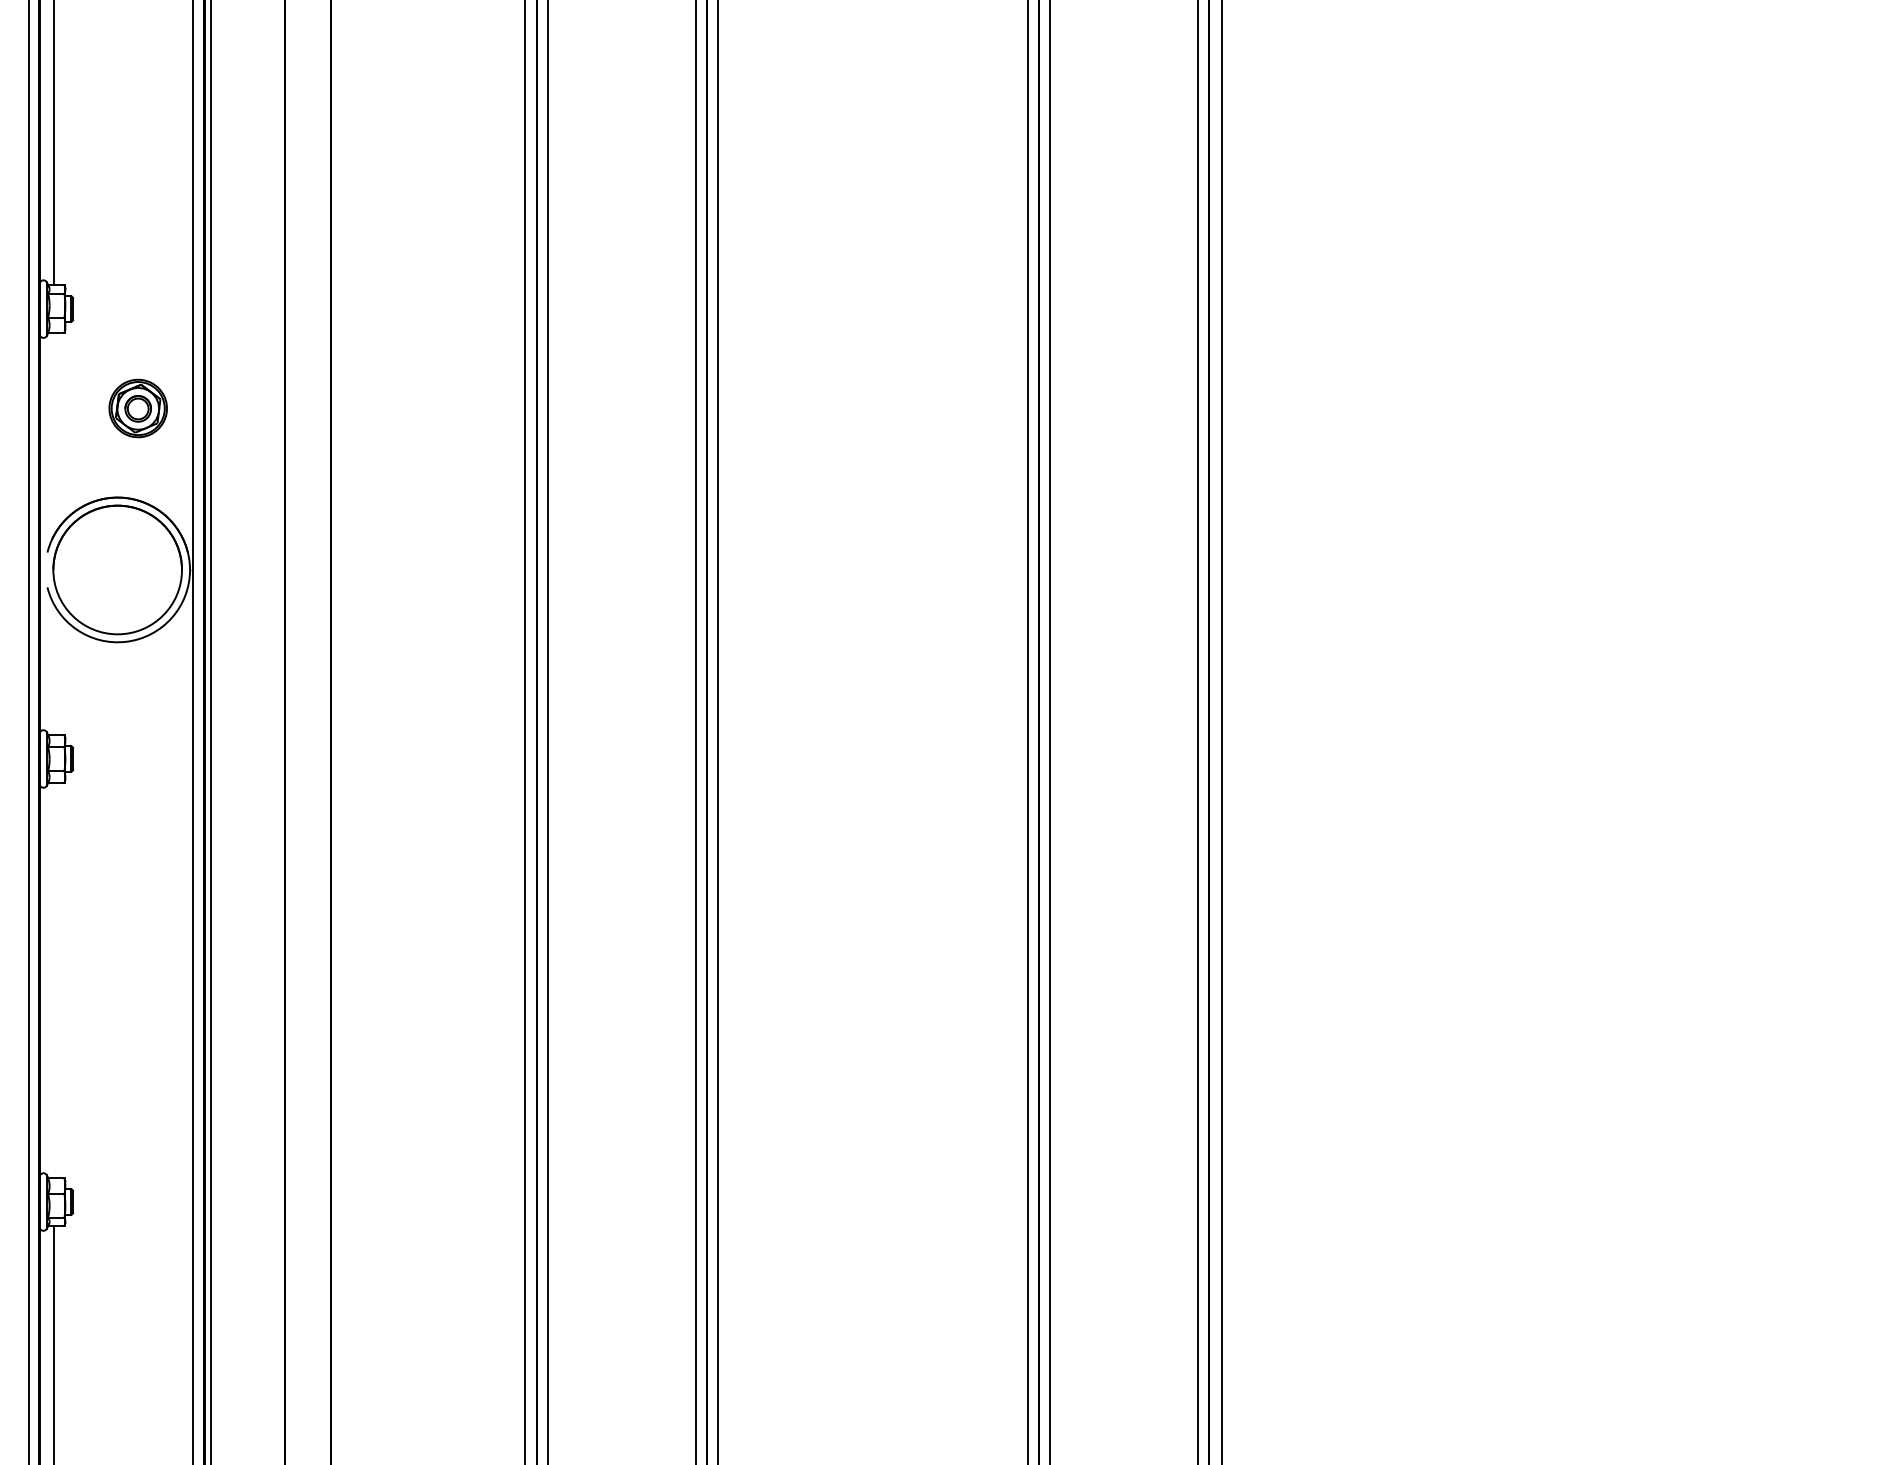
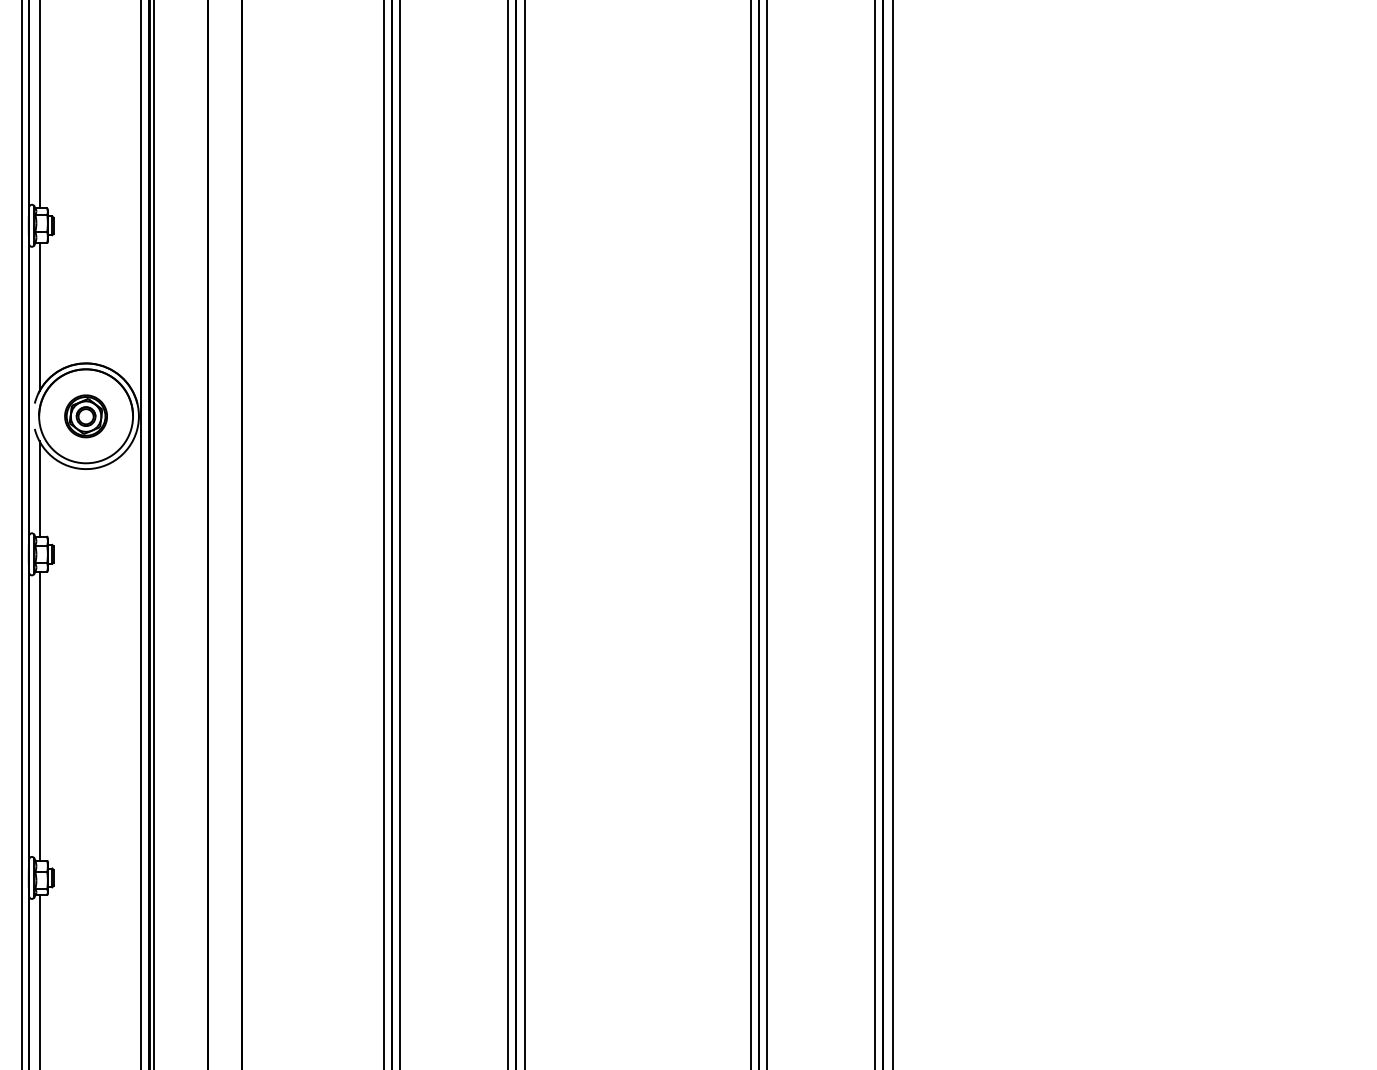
part: (137, 408) -> (85, 416), moved
line: (53, 434) -> (39, 317), added
line: (53, 668) -> (39, 488), added
line: (53, 979) -> (39, 715), added

